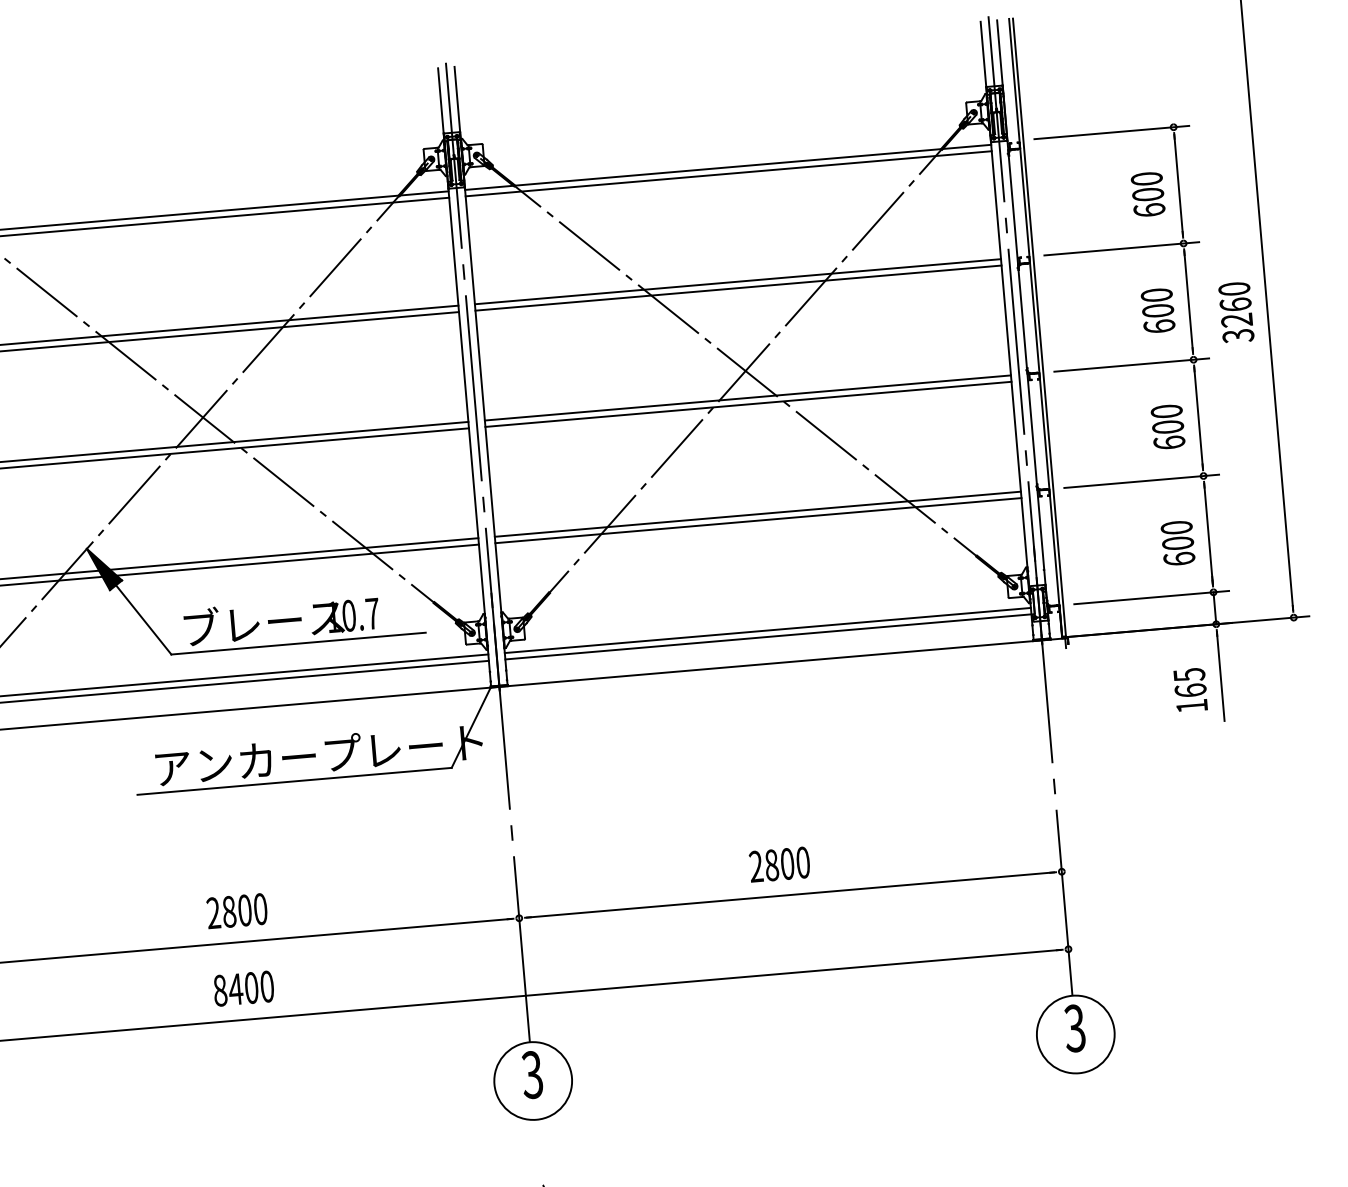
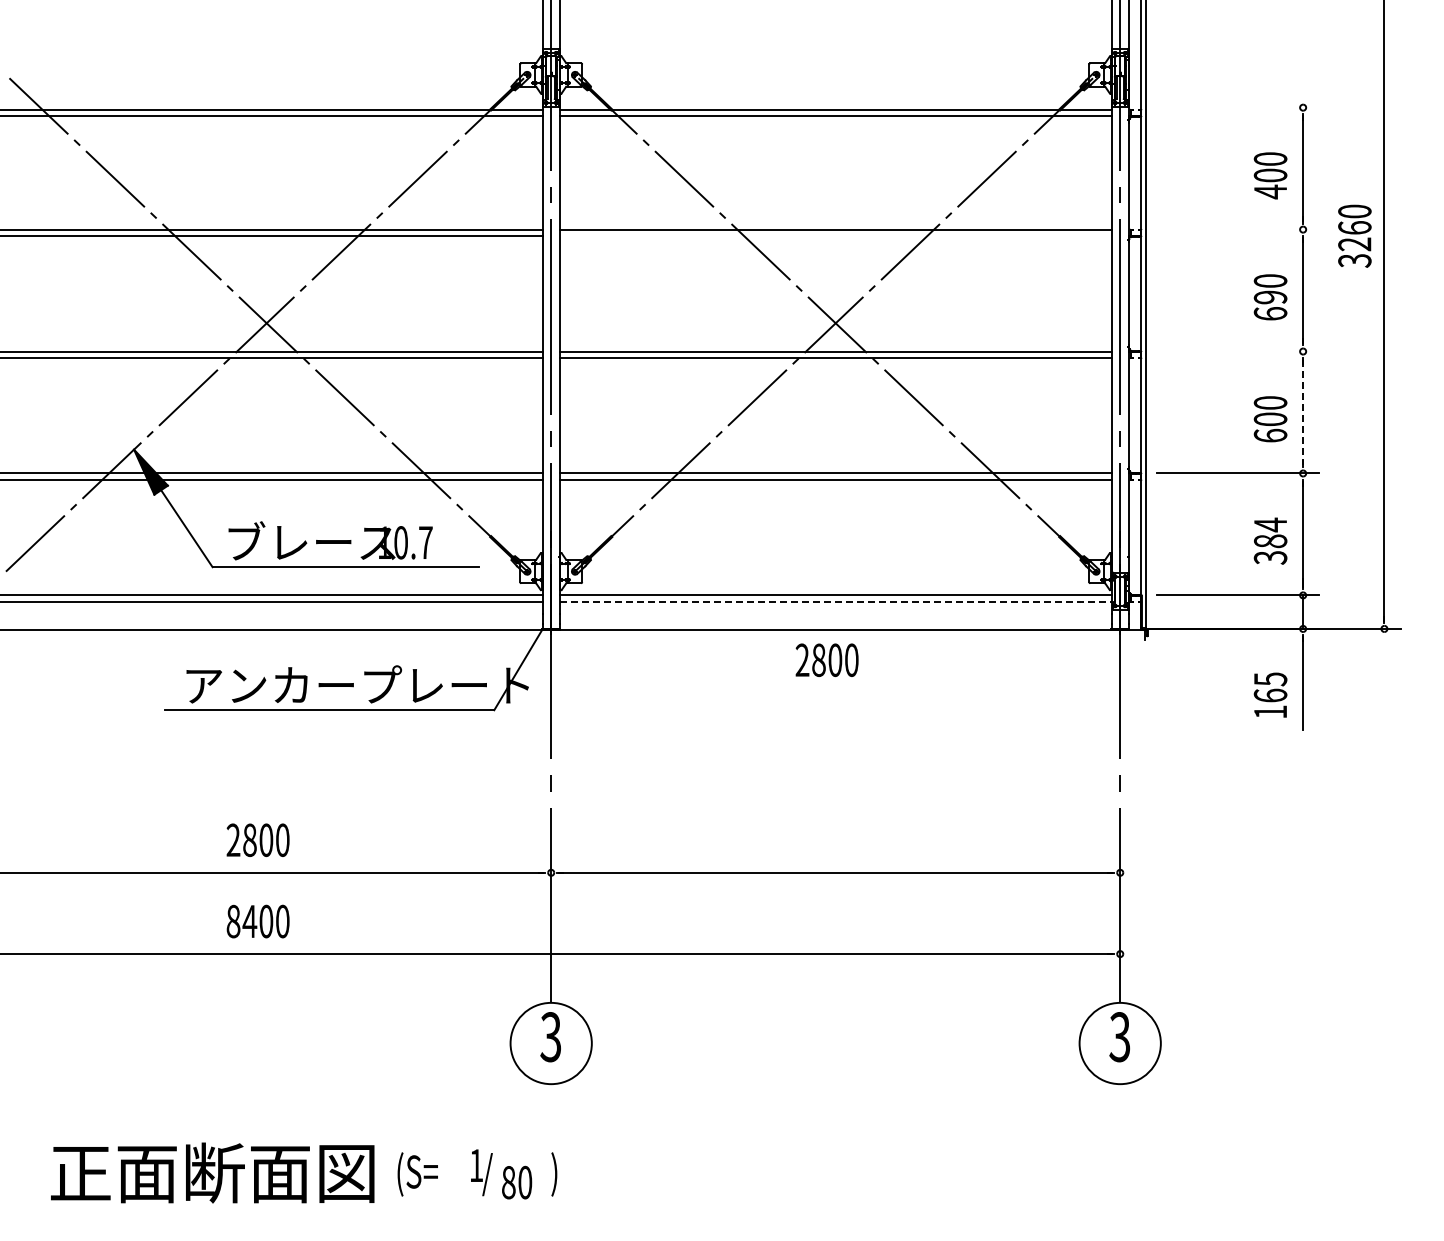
line: (1112, 132) -> (1238, 107), removed
text: (1149, 209) -> (1270, 191), 600 -> 400
line: (1122, 248) -> (1238, 229), removed
line: (738, 288) -> (835, 236), removed
text: (1158, 310) -> (1270, 297), 600 -> 690
text: (1235, 311) -> (1354, 235), moved
line: (1131, 365) -> (1238, 351), removed
line: (1198, 417) -> (1303, 412), solid -> dashed
text: (1177, 542) -> (1270, 540), 600 -> 384
line: (768, 637) -> (835, 602), solid -> dashed
text: (779, 863) -> (826, 659), moved

